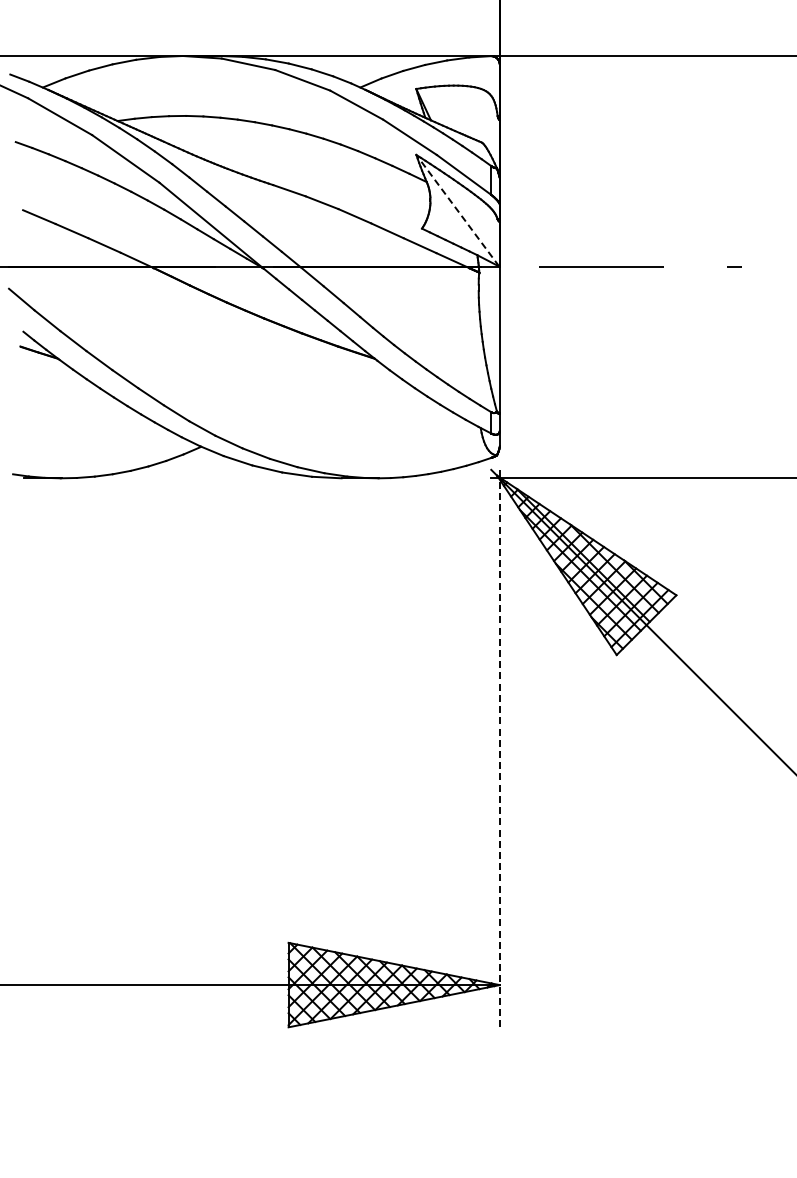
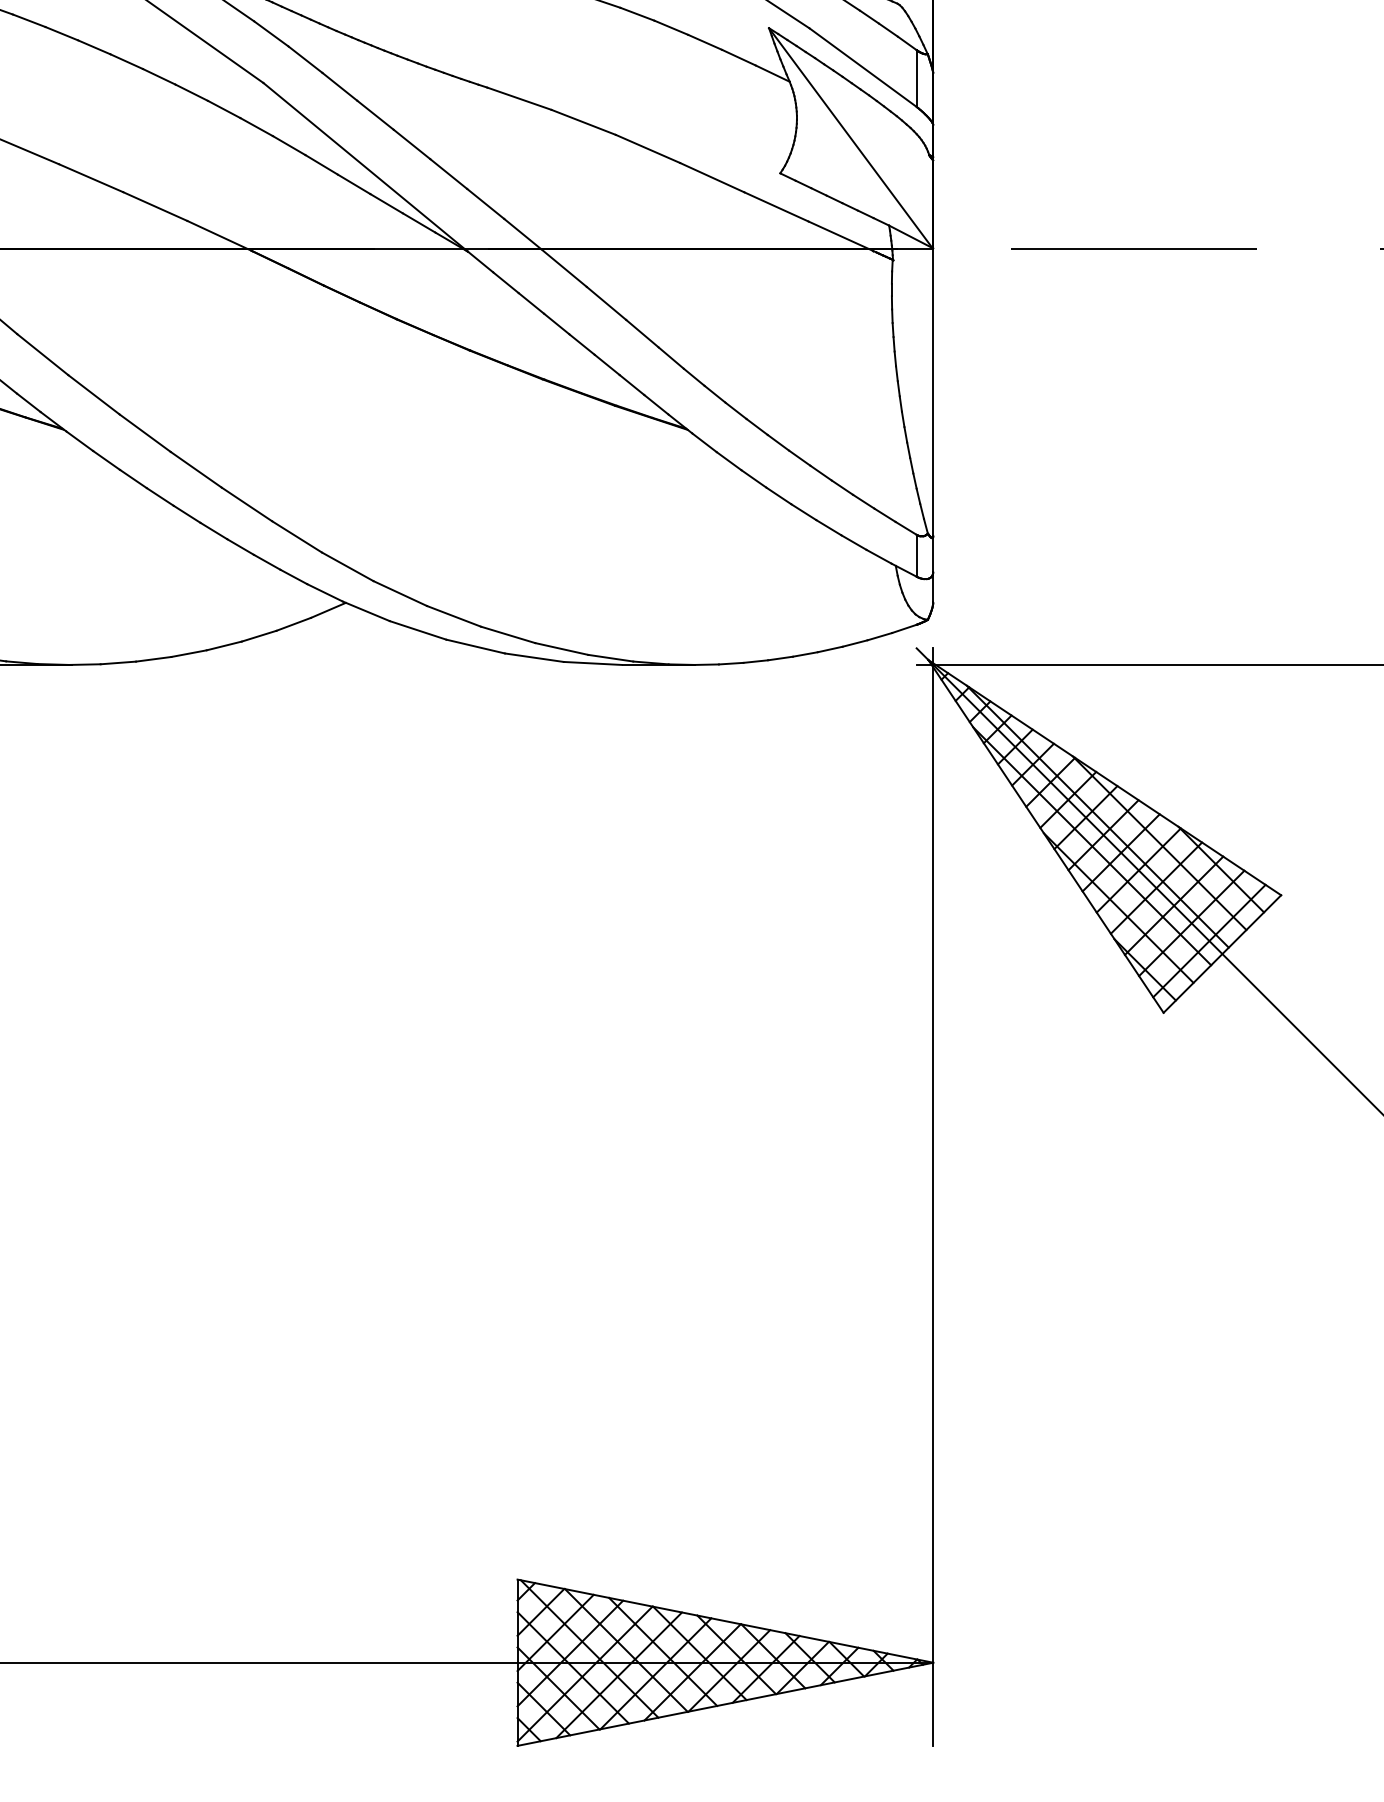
line: (457, 210) -> (850, 137), dashed -> solid
line: (499, 748) -> (932, 1196), dashed -> solid

